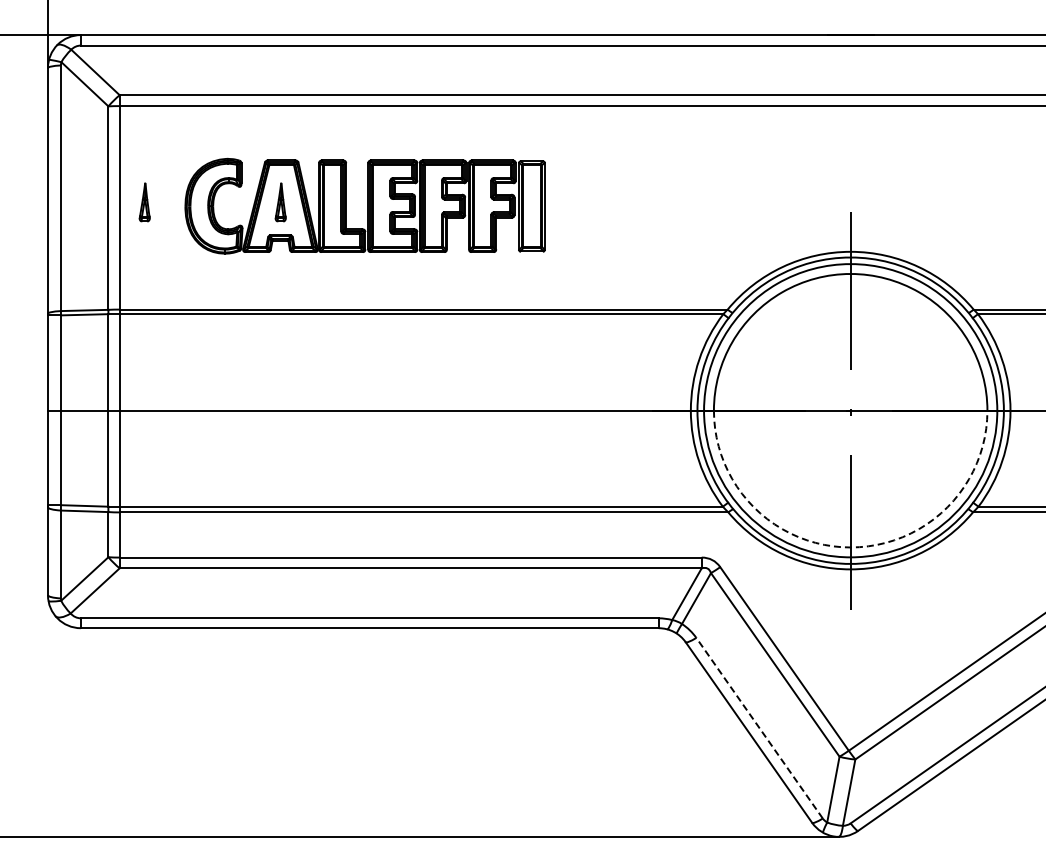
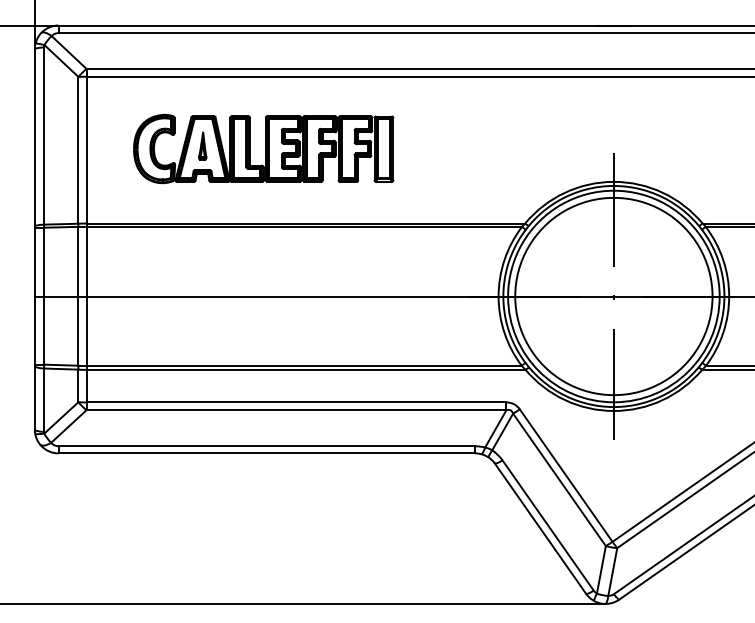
part: (144, 202) -> (104, 146), removed
arc: (850, 547) -> (613, 395), dashed -> solid
line: (759, 727) -> (548, 525), dashed -> solid

